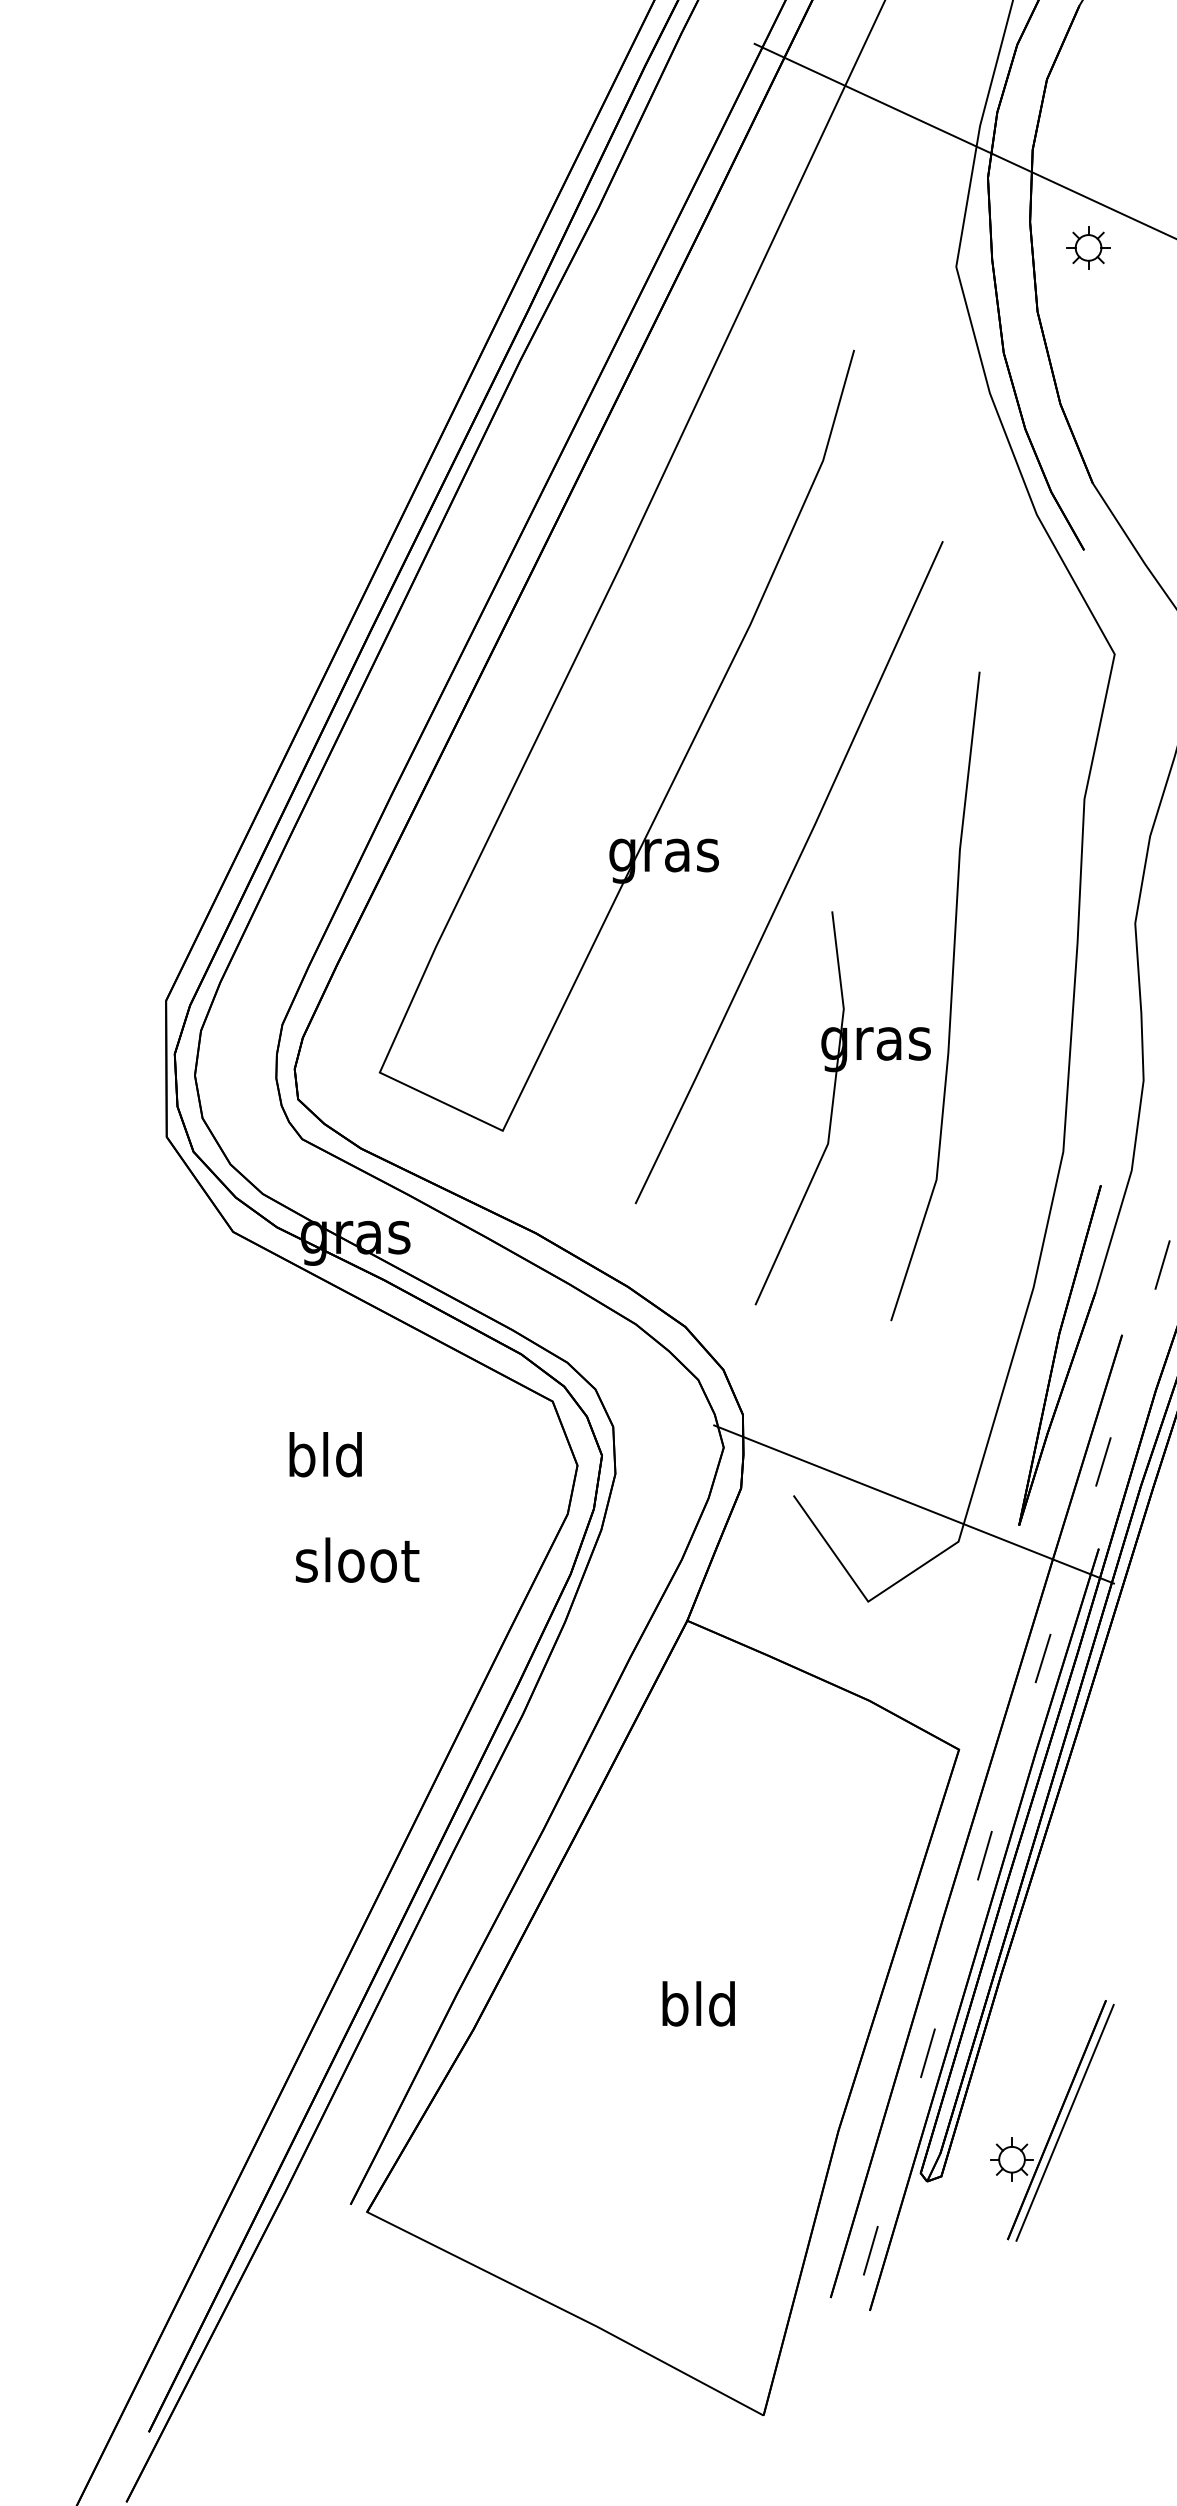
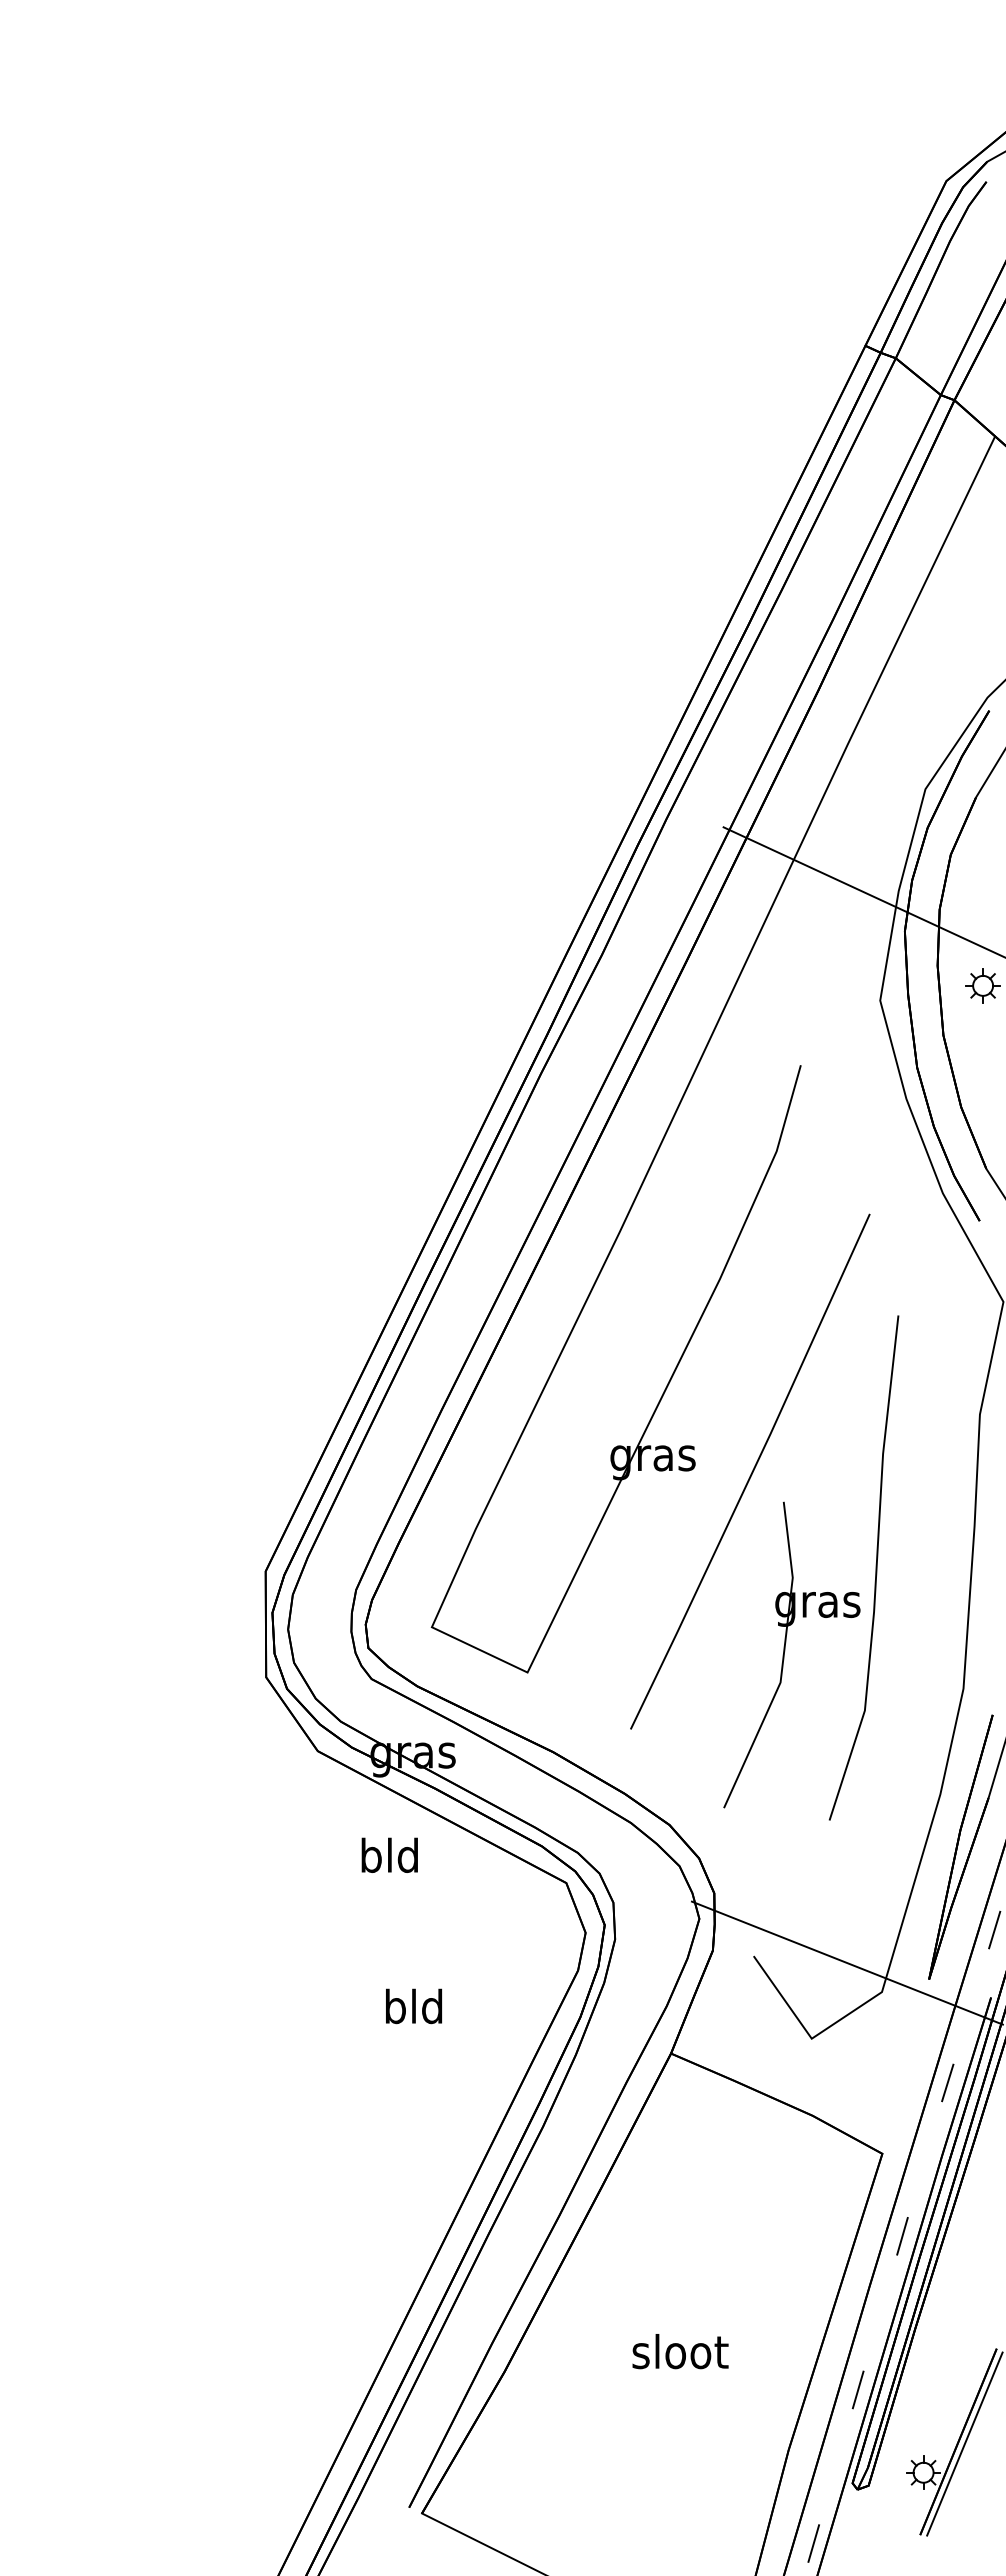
text: (325, 1453) -> (389, 1854), moved
text: (357, 1560) -> (414, 2006), sloot -> bld
text: (699, 2003) -> (680, 2351), bld -> sloot

